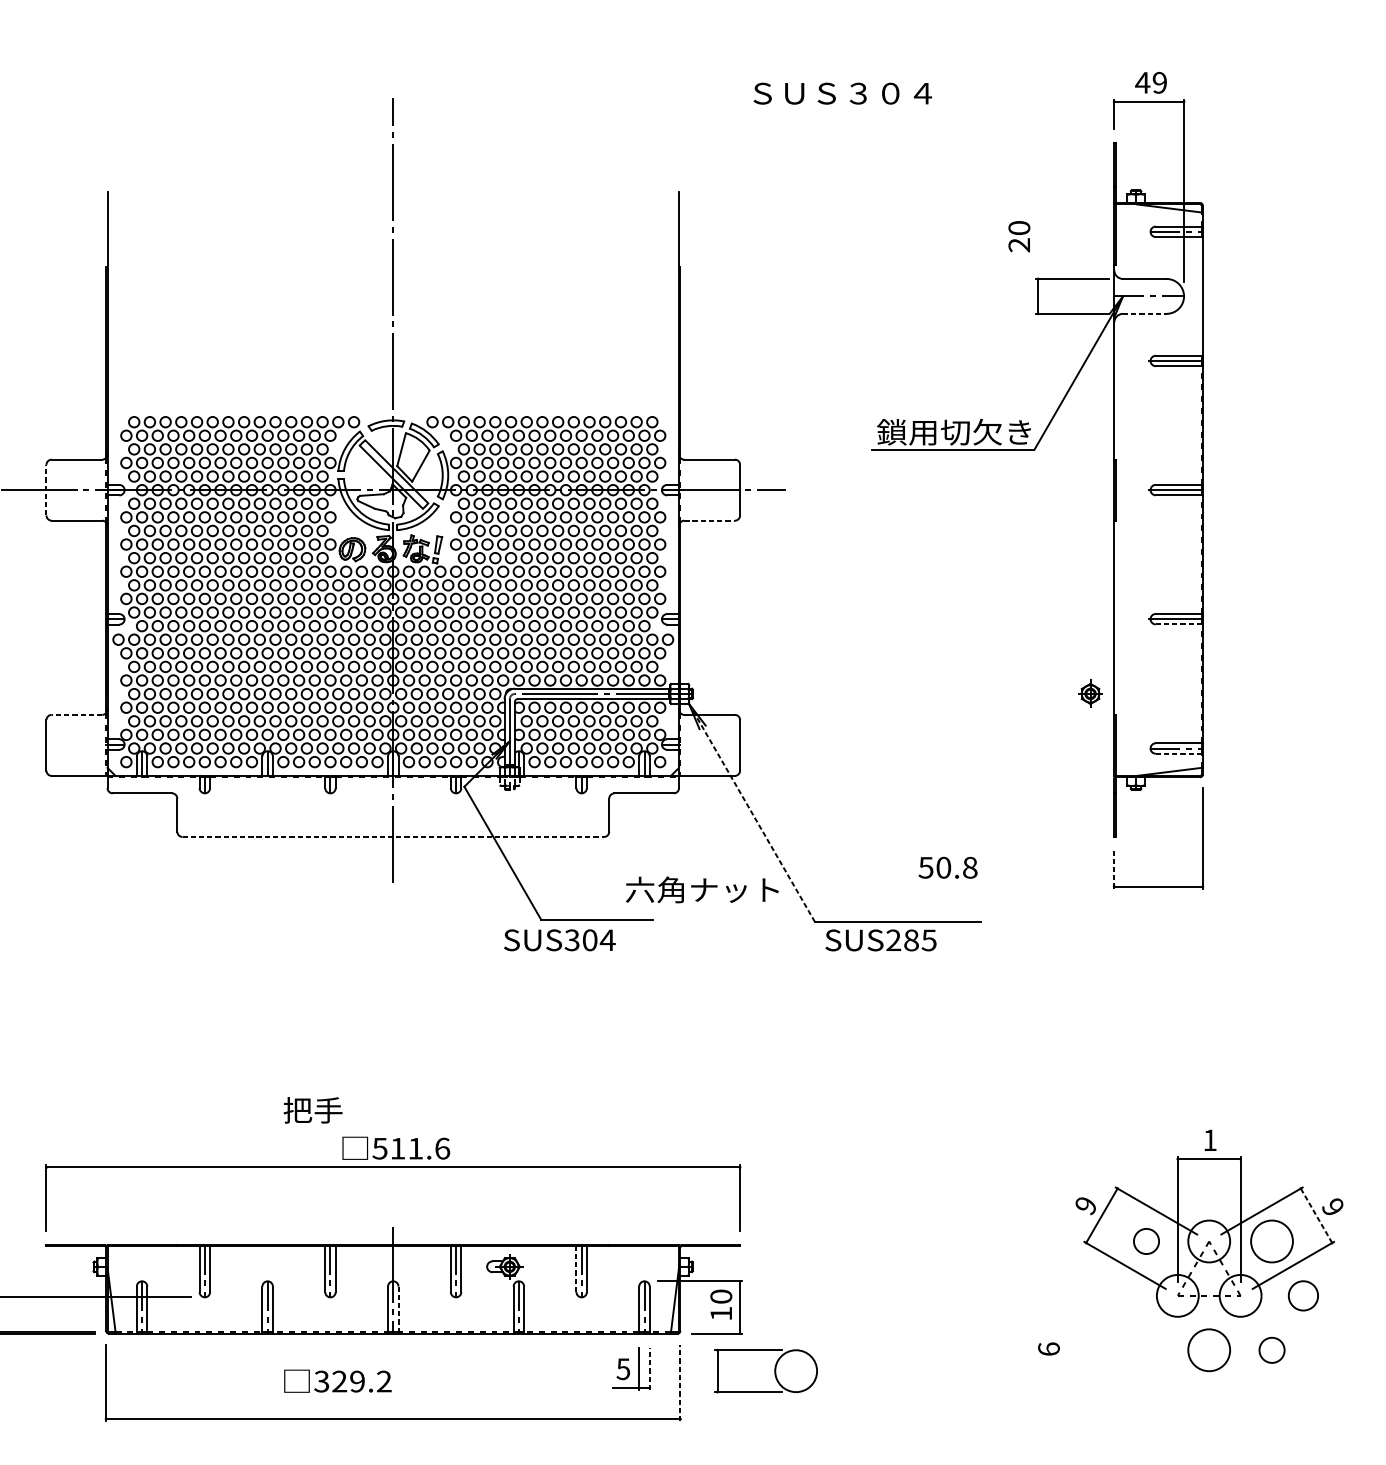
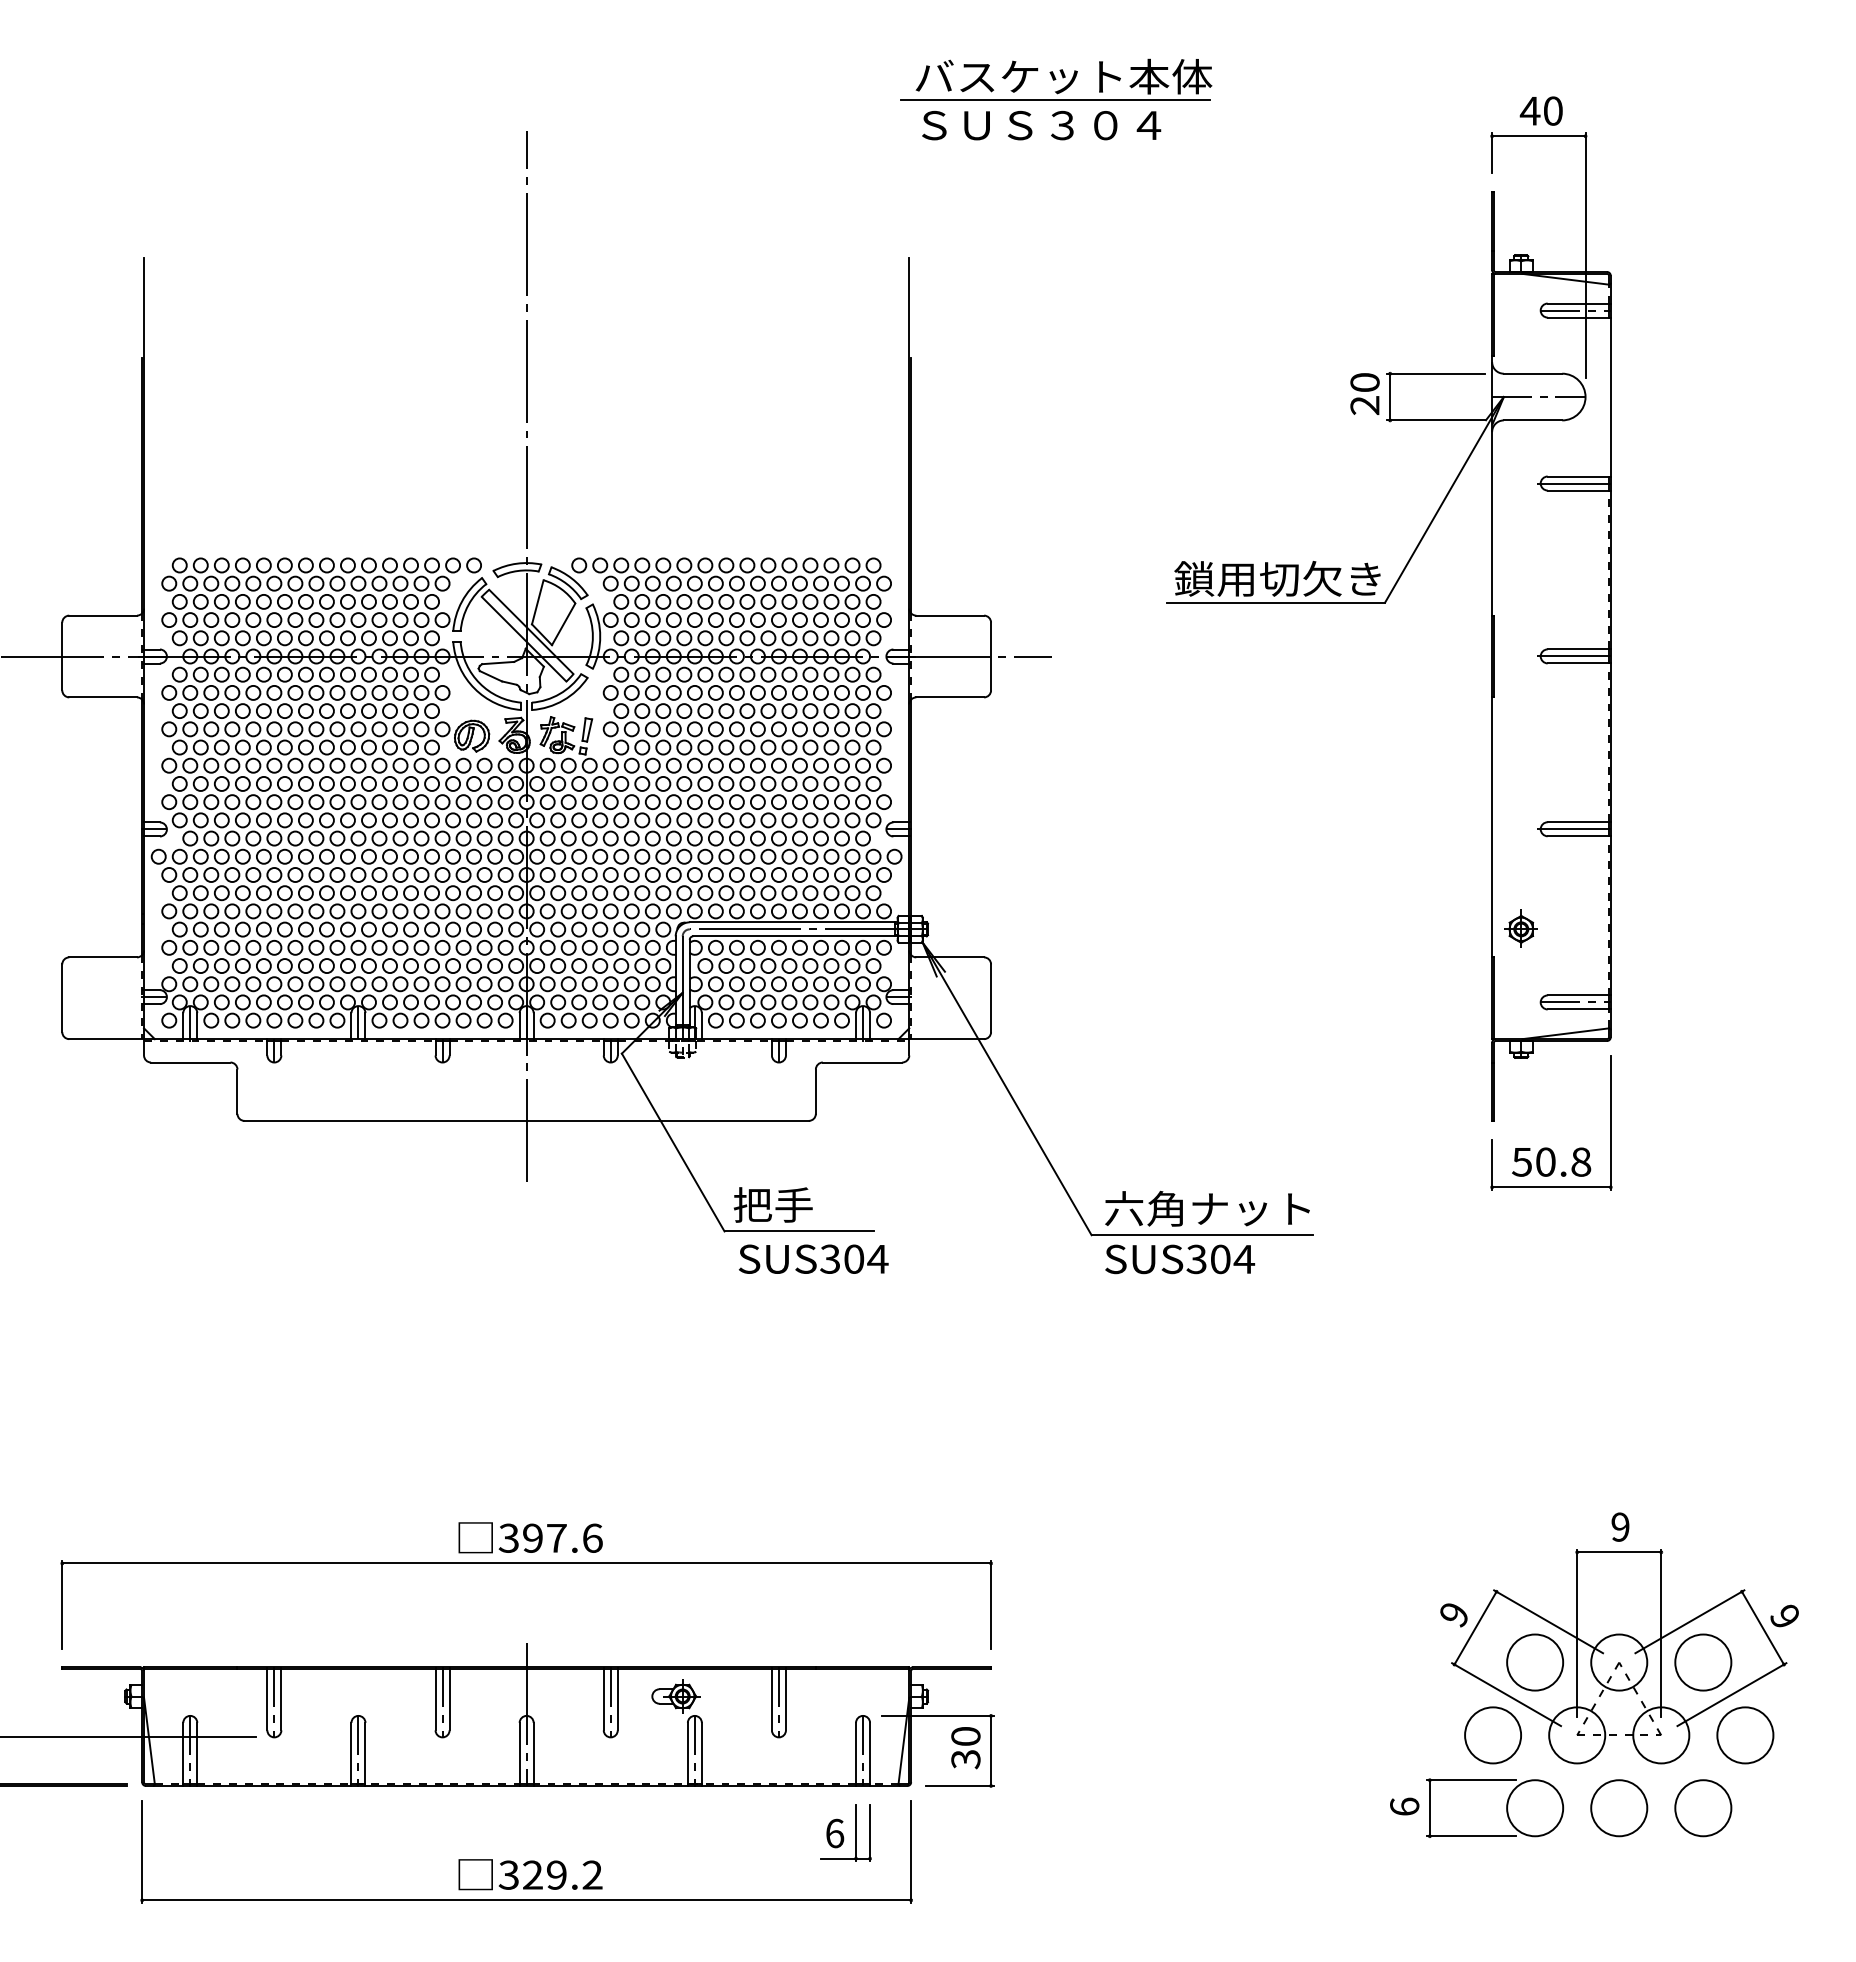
part: (788, 59) -> (1056, 79), added
text: (1159, 82) -> (1552, 110), 49 -> 40
text: (842, 93) -> (1041, 125), moved
text: (1018, 236) -> (1364, 393), moved
line: (1145, 313) -> (1533, 420), dashed -> solid
line: (46, 490) -> (62, 656), dashed -> solid
line: (709, 520) -> (950, 697), dashed -> solid
line: (1179, 624) -> (1579, 836), dashed -> solid
part: (1089, 693) -> (1520, 928), moved
line: (77, 714) -> (103, 957), dashed -> solid
line: (1179, 753) -> (1579, 1009), dashed -> solid
line: (752, 813) -> (1007, 1089), dashed -> solid
line: (393, 836) -> (527, 1120), dashed -> solid
text: (948, 867) -> (1551, 1161), moved
line: (1114, 869) -> (1492, 1164), dashed -> solid
text: (702, 889) -> (1207, 1208), moved
text: (559, 939) -> (813, 1258), moved
text: (911, 940) -> (1220, 1259), SUS285 -> SUS304
text: (312, 1110) -> (772, 1204), moved
text: (1210, 1139) -> (1620, 1526), 1 -> 9
text: (397, 1148) -> (532, 1537), 511.6 -> 397.6
line: (1316, 1215) -> (1762, 1627), dashed -> solid
circle: (1146, 1241) -> (1535, 1662), size x1.67
line: (576, 1269) -> (771, 1699), dashed -> solid
circle: (1114, 1295) -> (1492, 1735), added
circle: (1303, 1295) -> (1745, 1735), size x1.43
line: (398, 1310) -> (533, 1754), dashed -> solid
text: (721, 1313) -> (965, 1759), 10 -> 30
circle: (1272, 1350) -> (1703, 1808), size x1.67
line: (650, 1368) -> (870, 1832), dashed -> solid
text: (623, 1369) -> (834, 1833), 5 -> 6
part: (774, 1370) -> (1506, 1807), moved
text: (337, 1381) -> (530, 1874), moved
line: (680, 1382) -> (911, 1851), dashed -> solid

